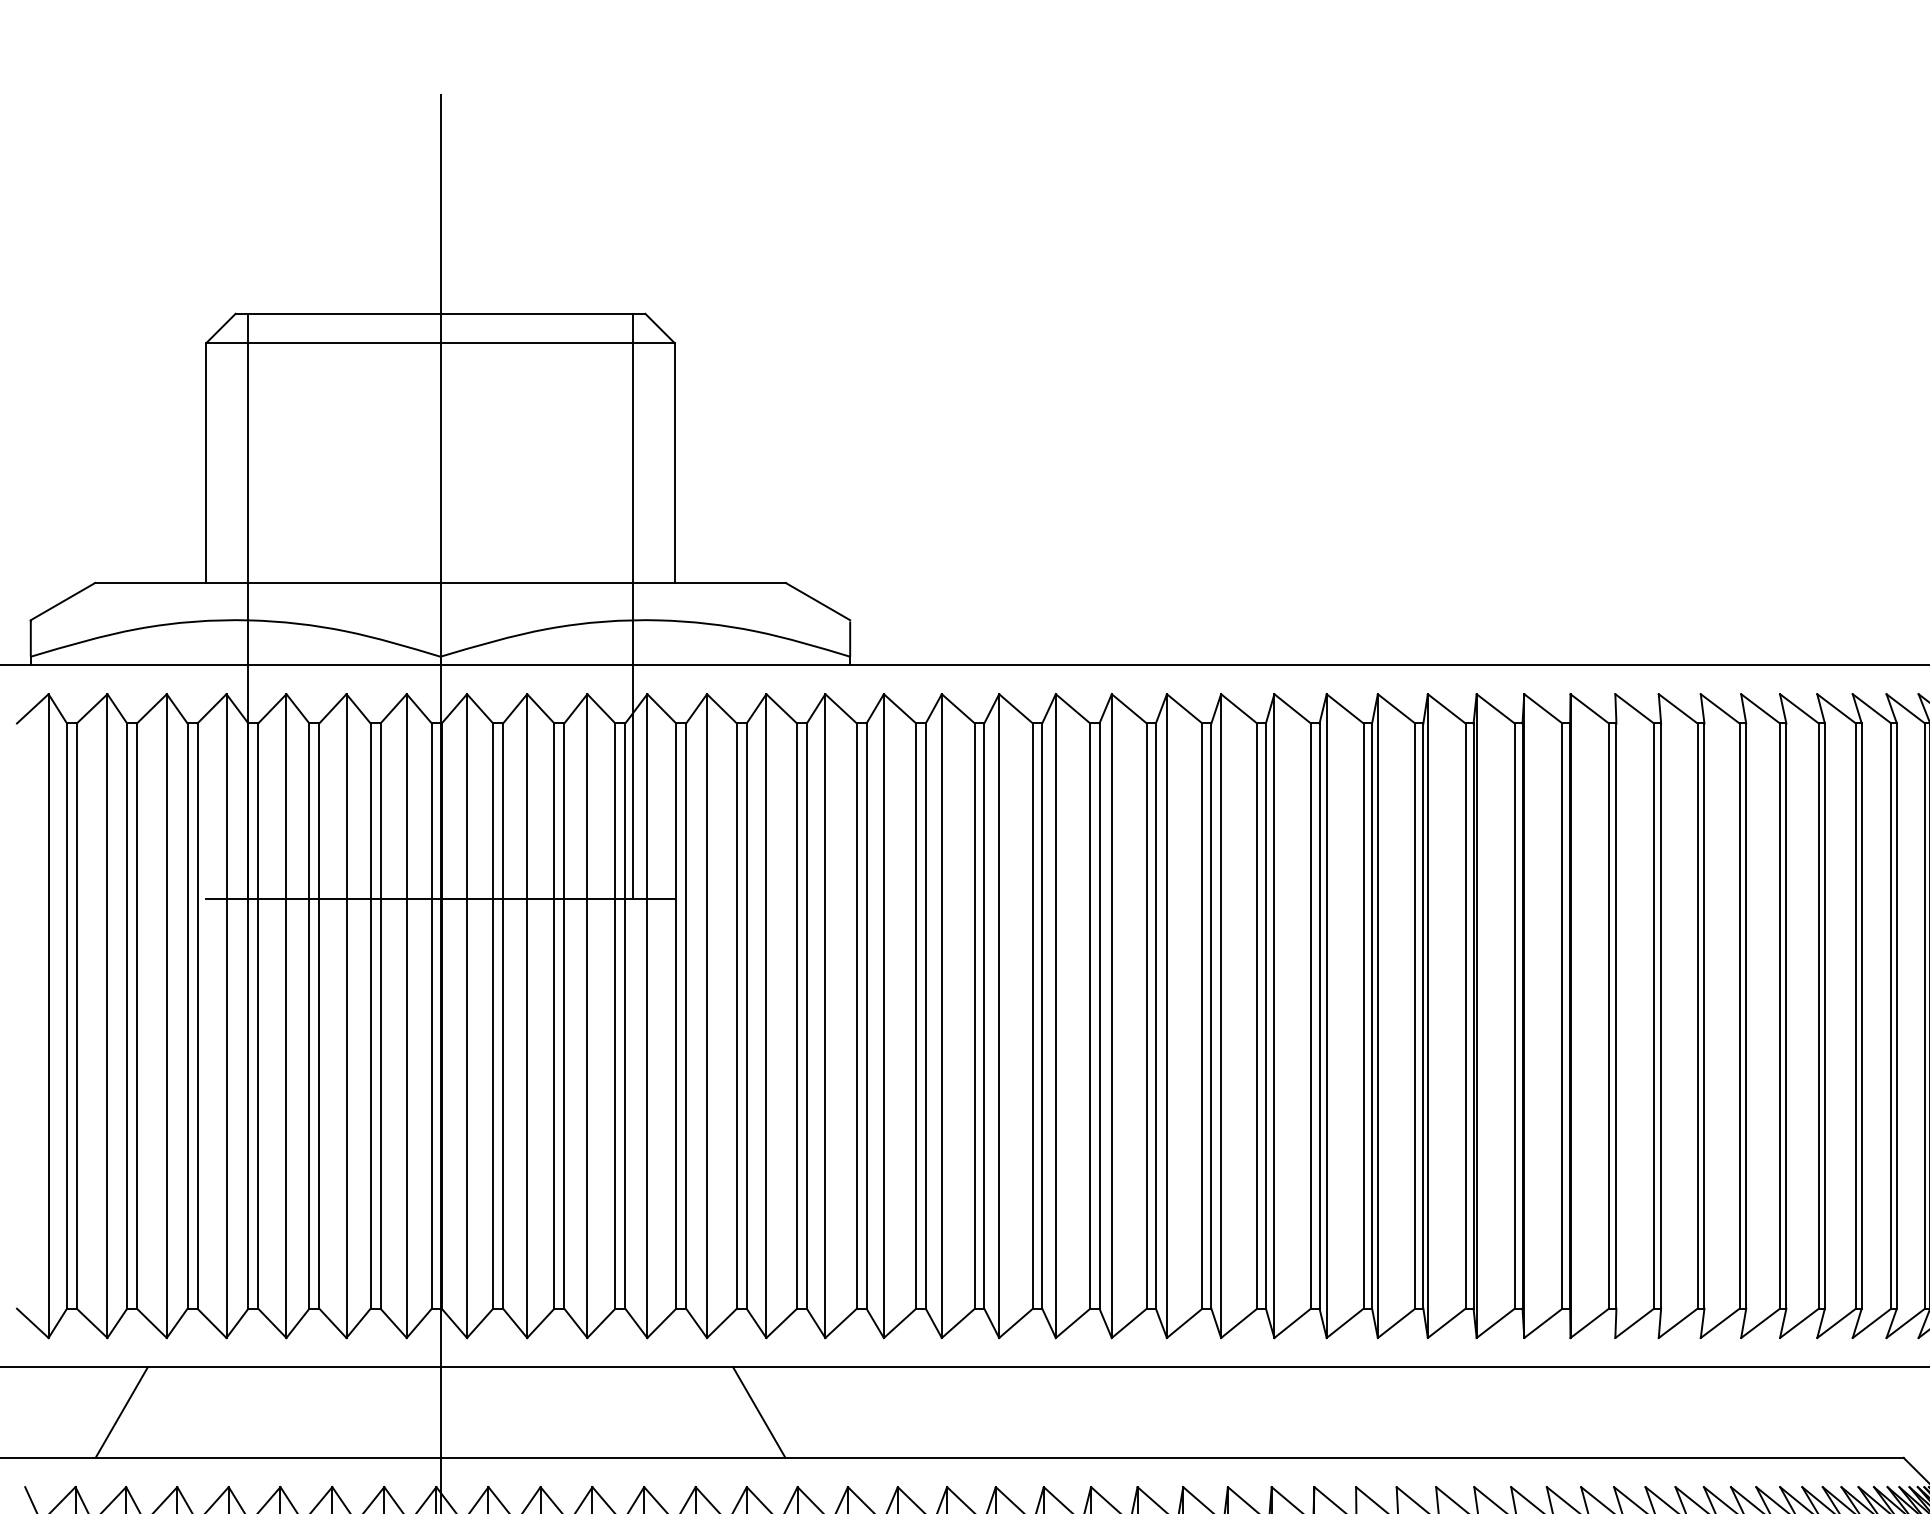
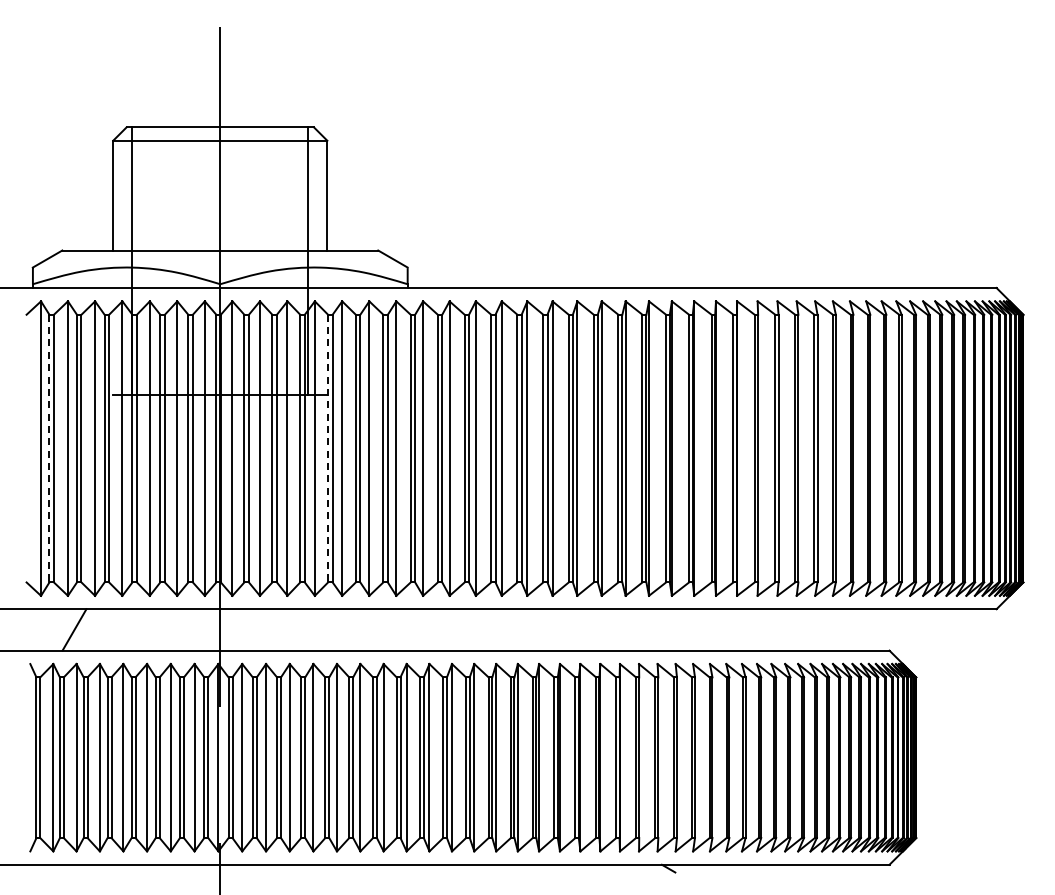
line: (67, 1015) -> (49, 448), solid -> dashed
line: (677, 1015) -> (328, 448), solid -> dashed
line: (760, 1411) -> (366, 629), removed

